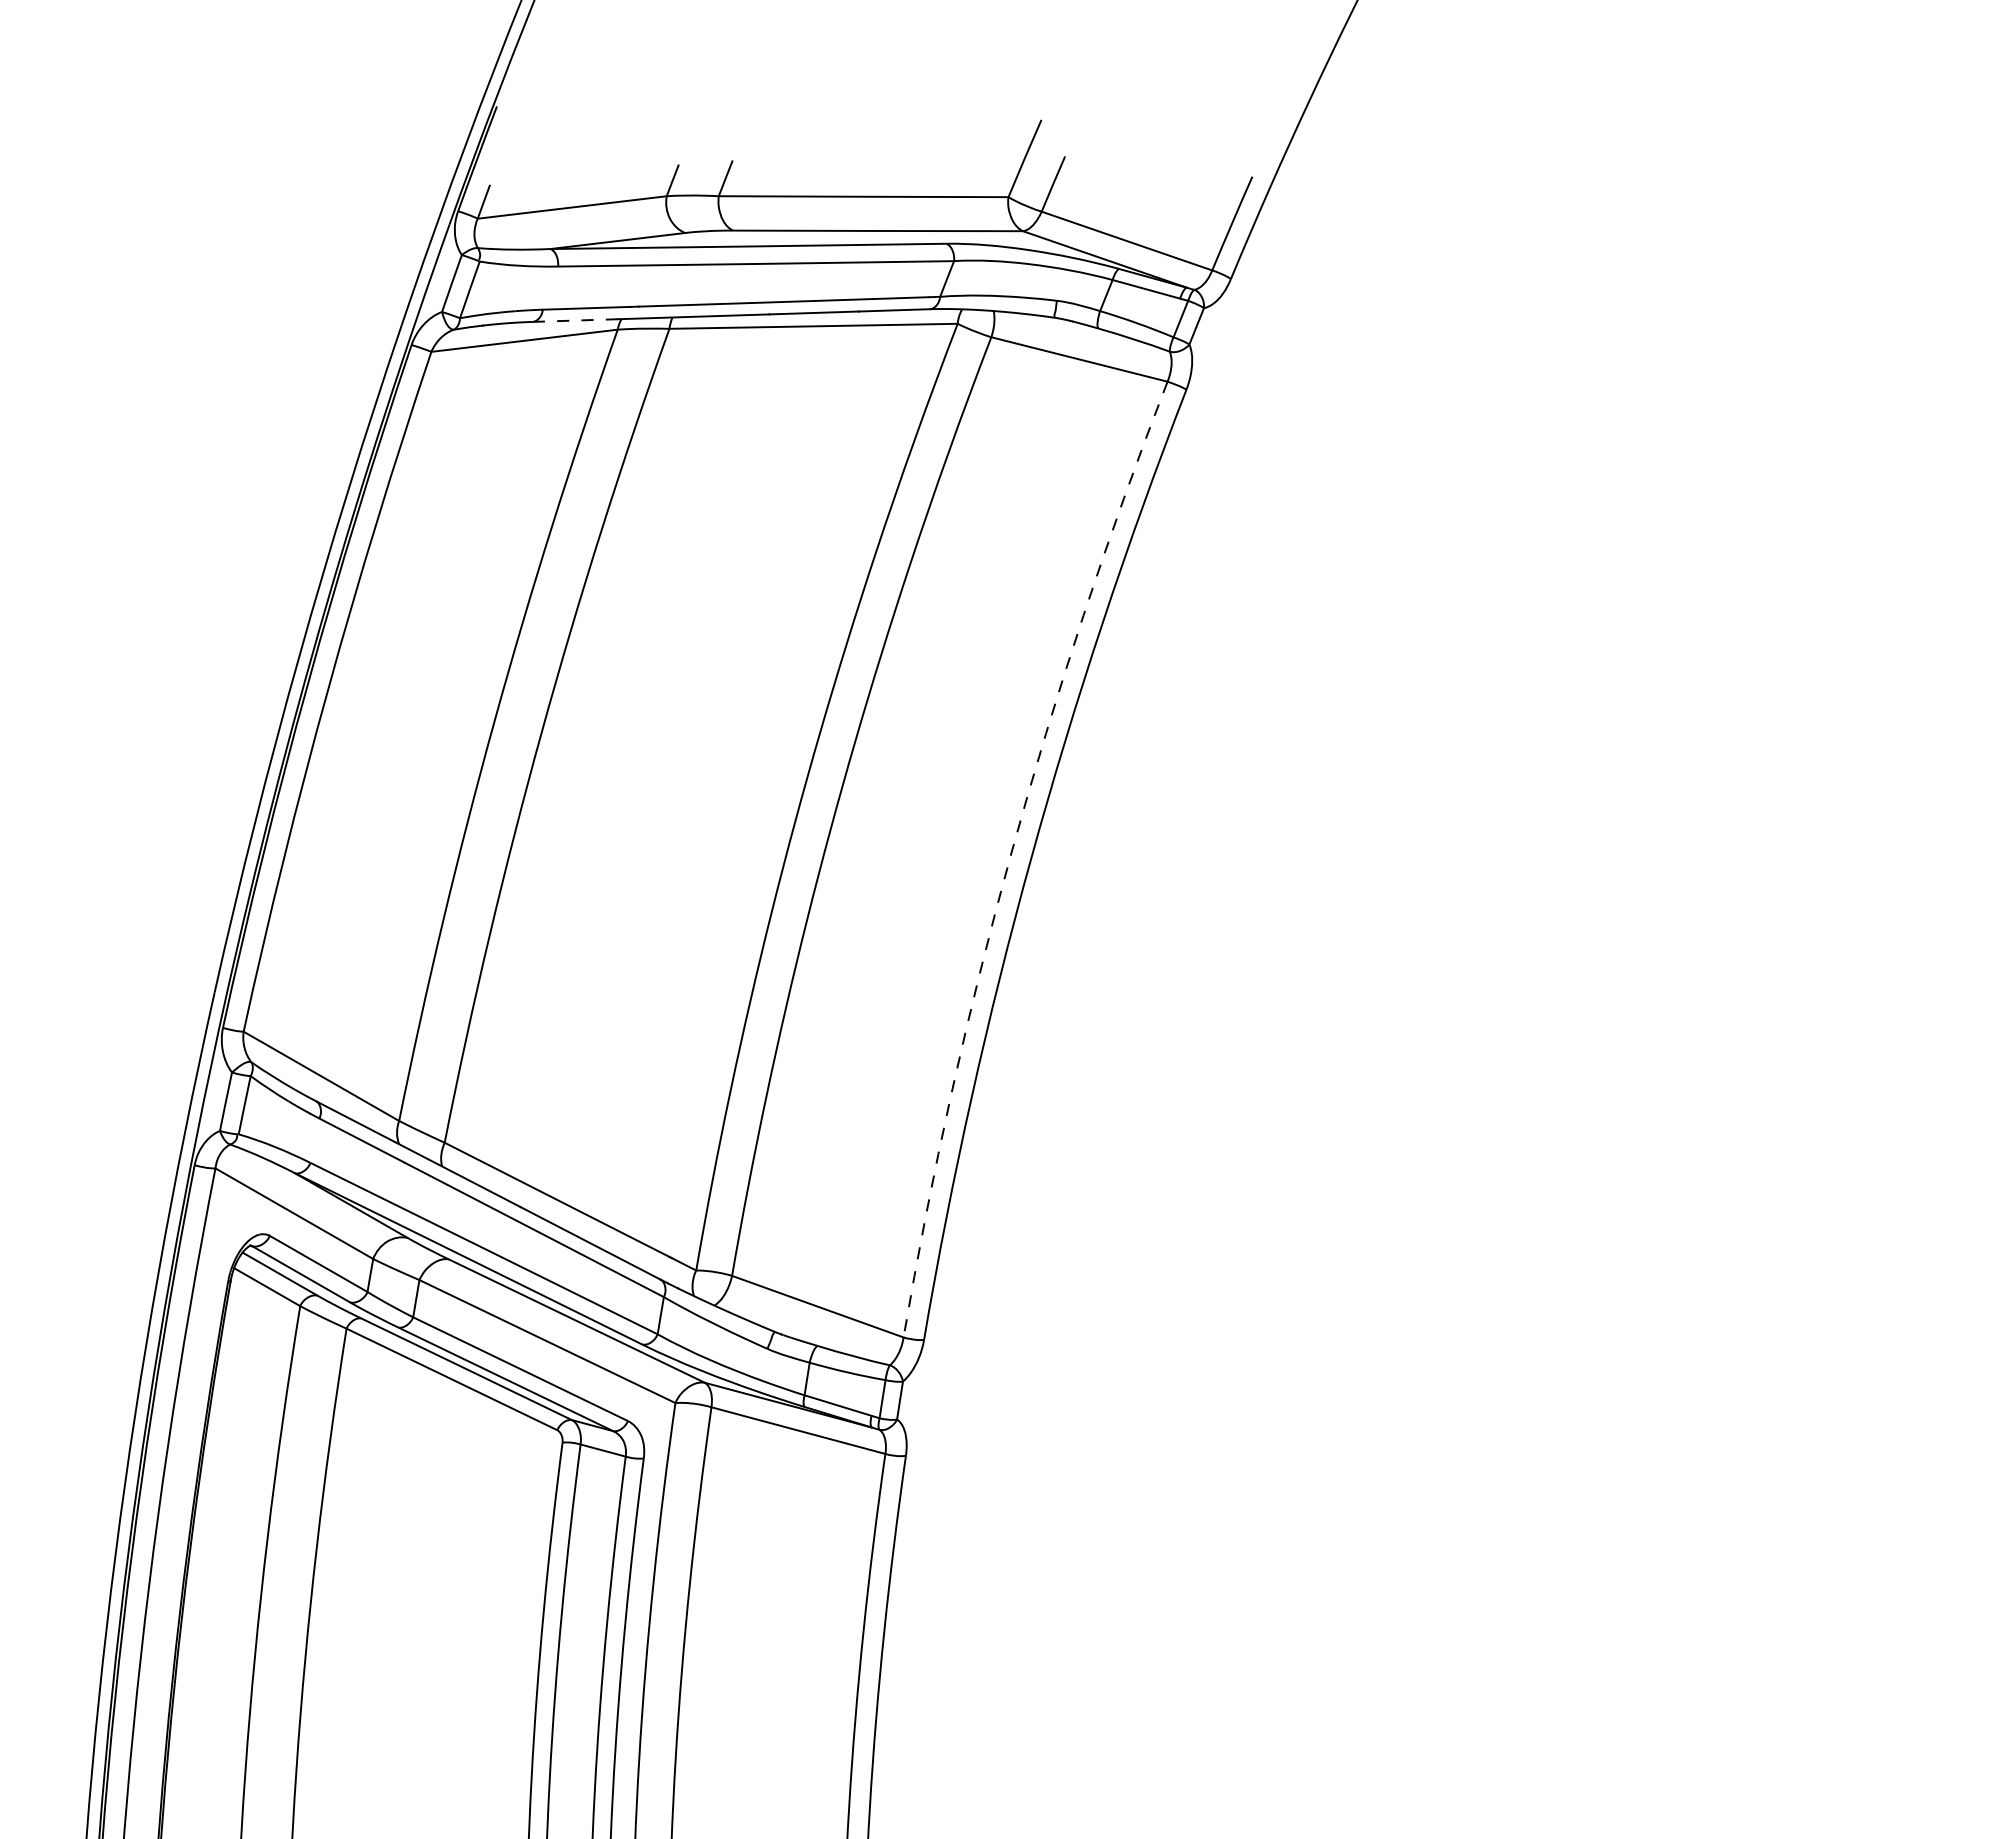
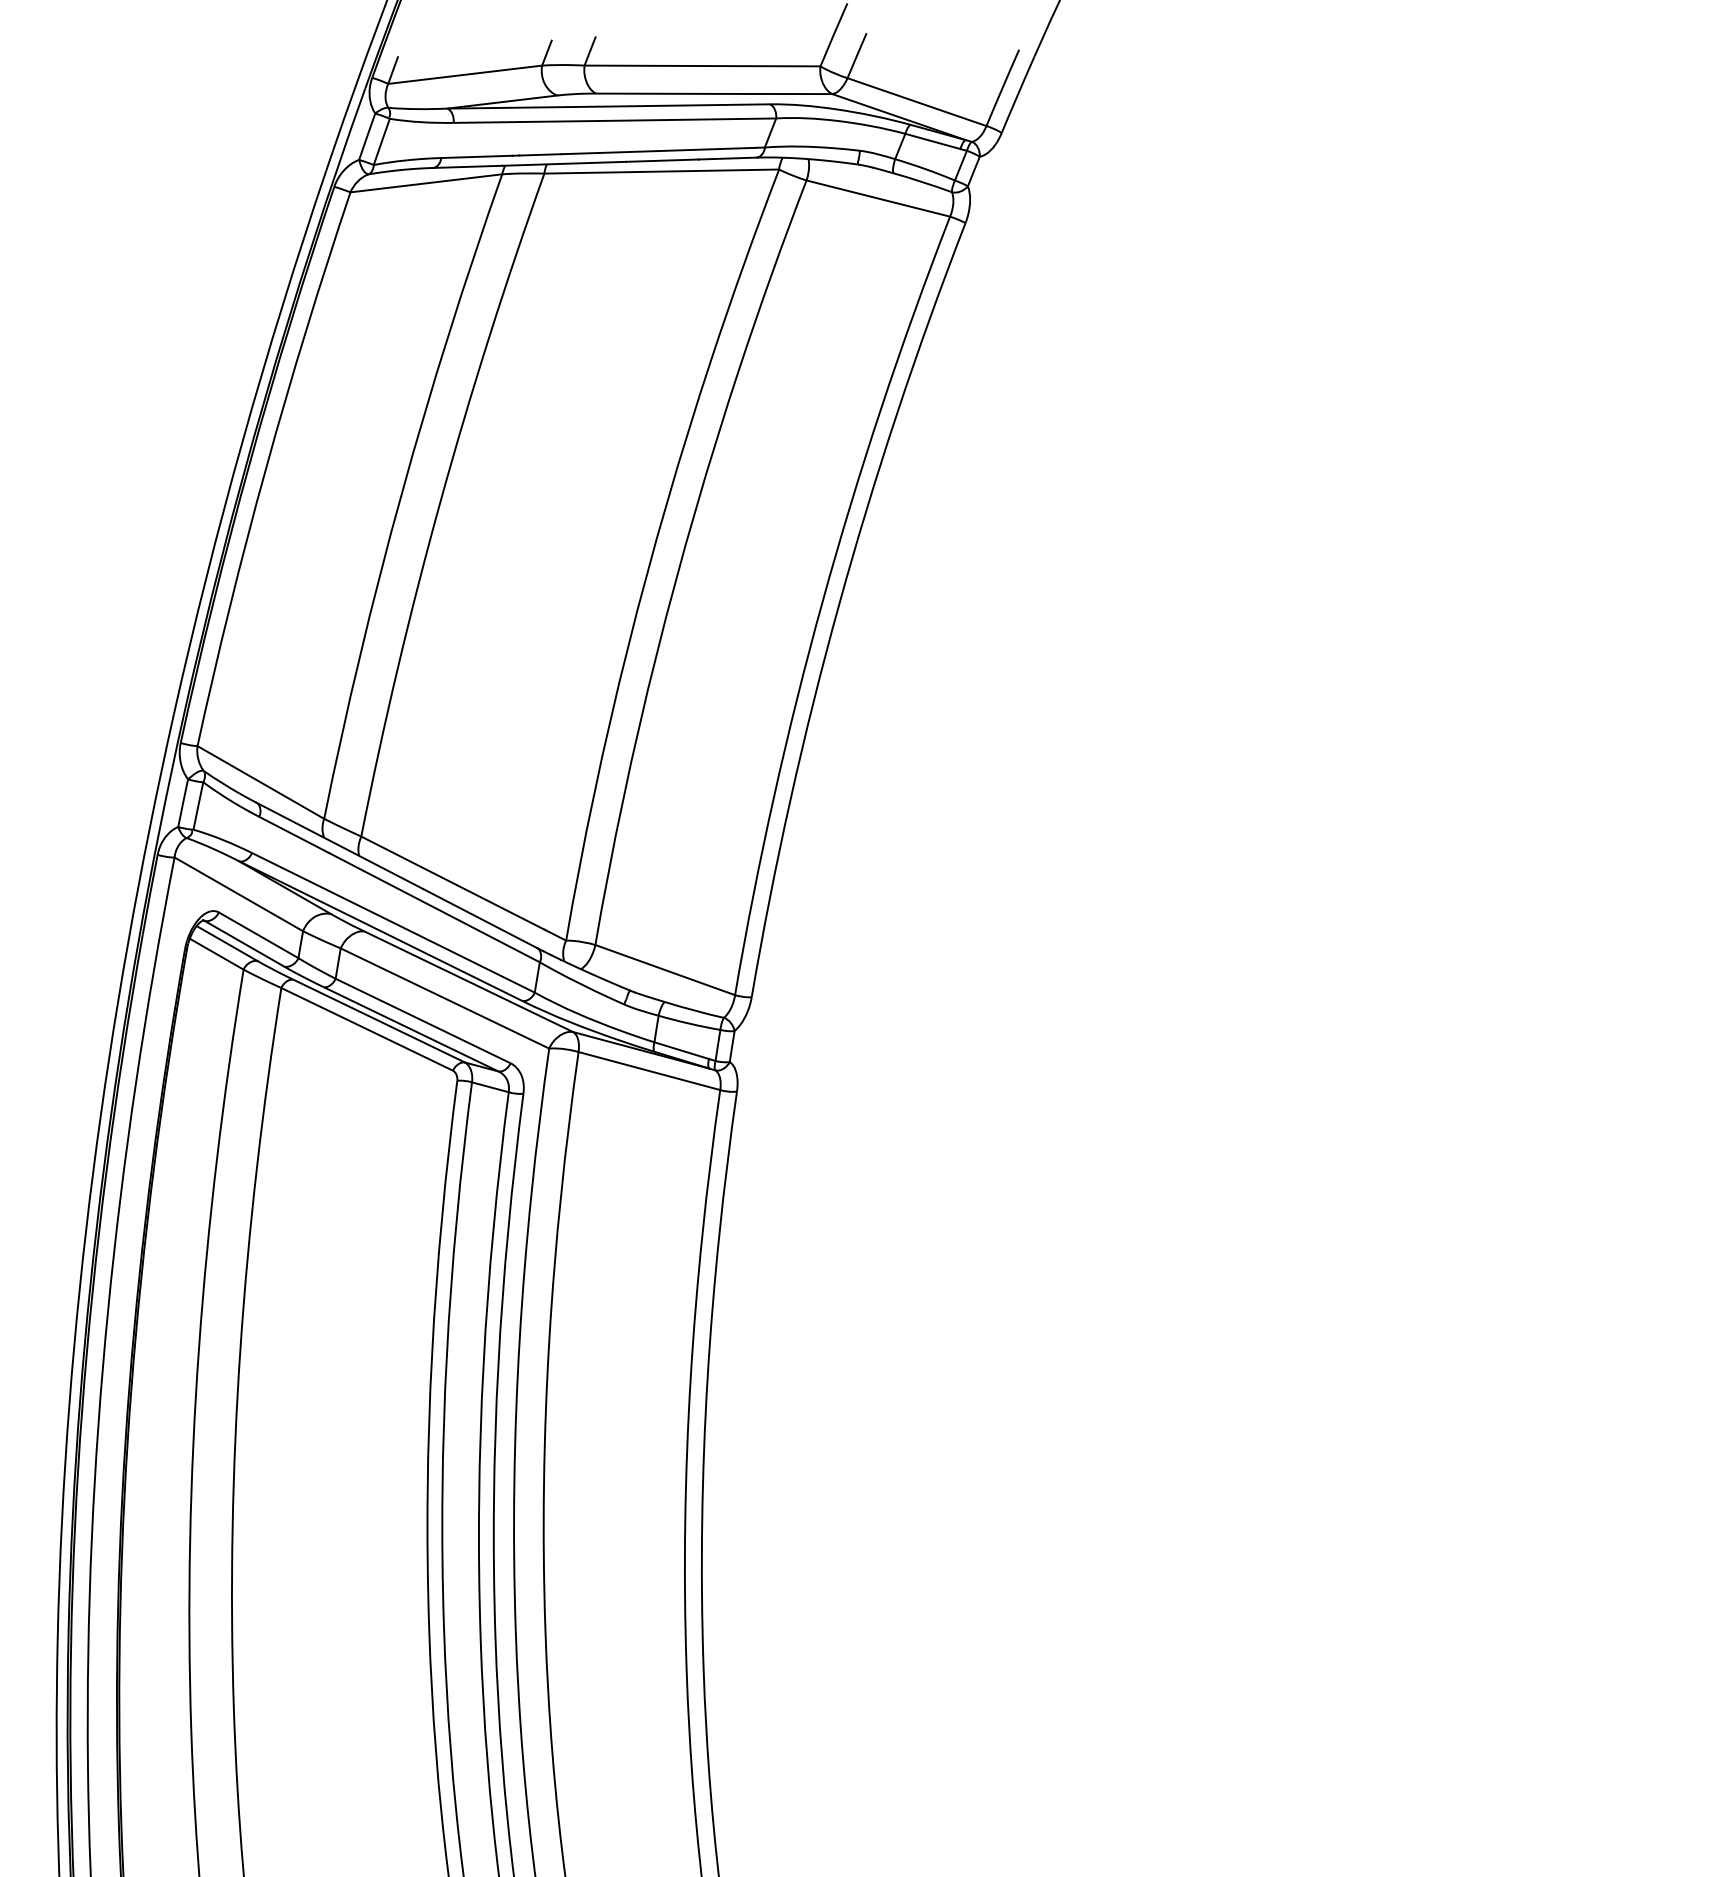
line: (575, 320) -> (467, 166), dashed -> solid
arc: (1010, 852) -> (822, 600), dashed -> solid

